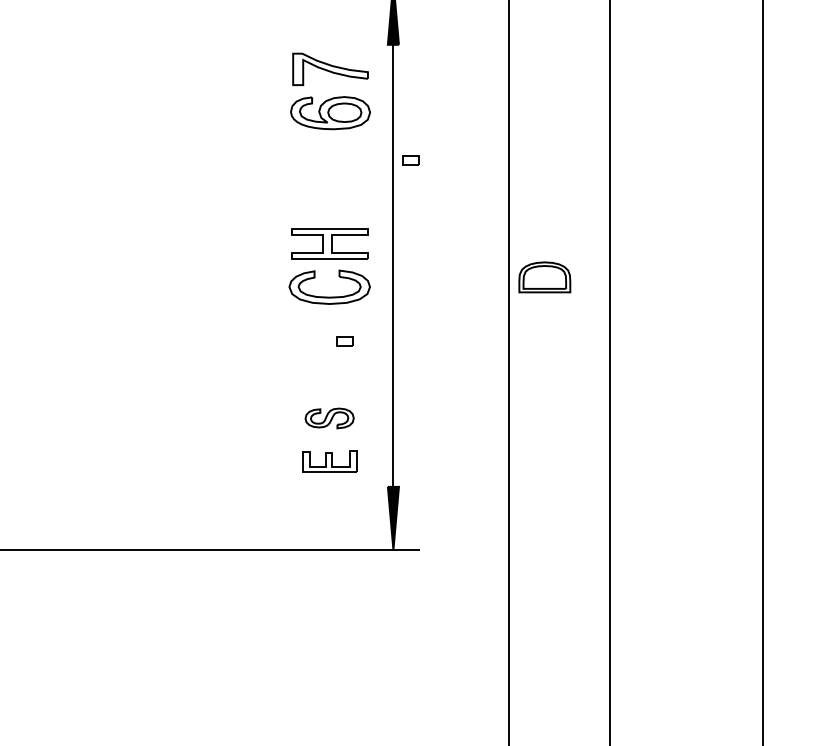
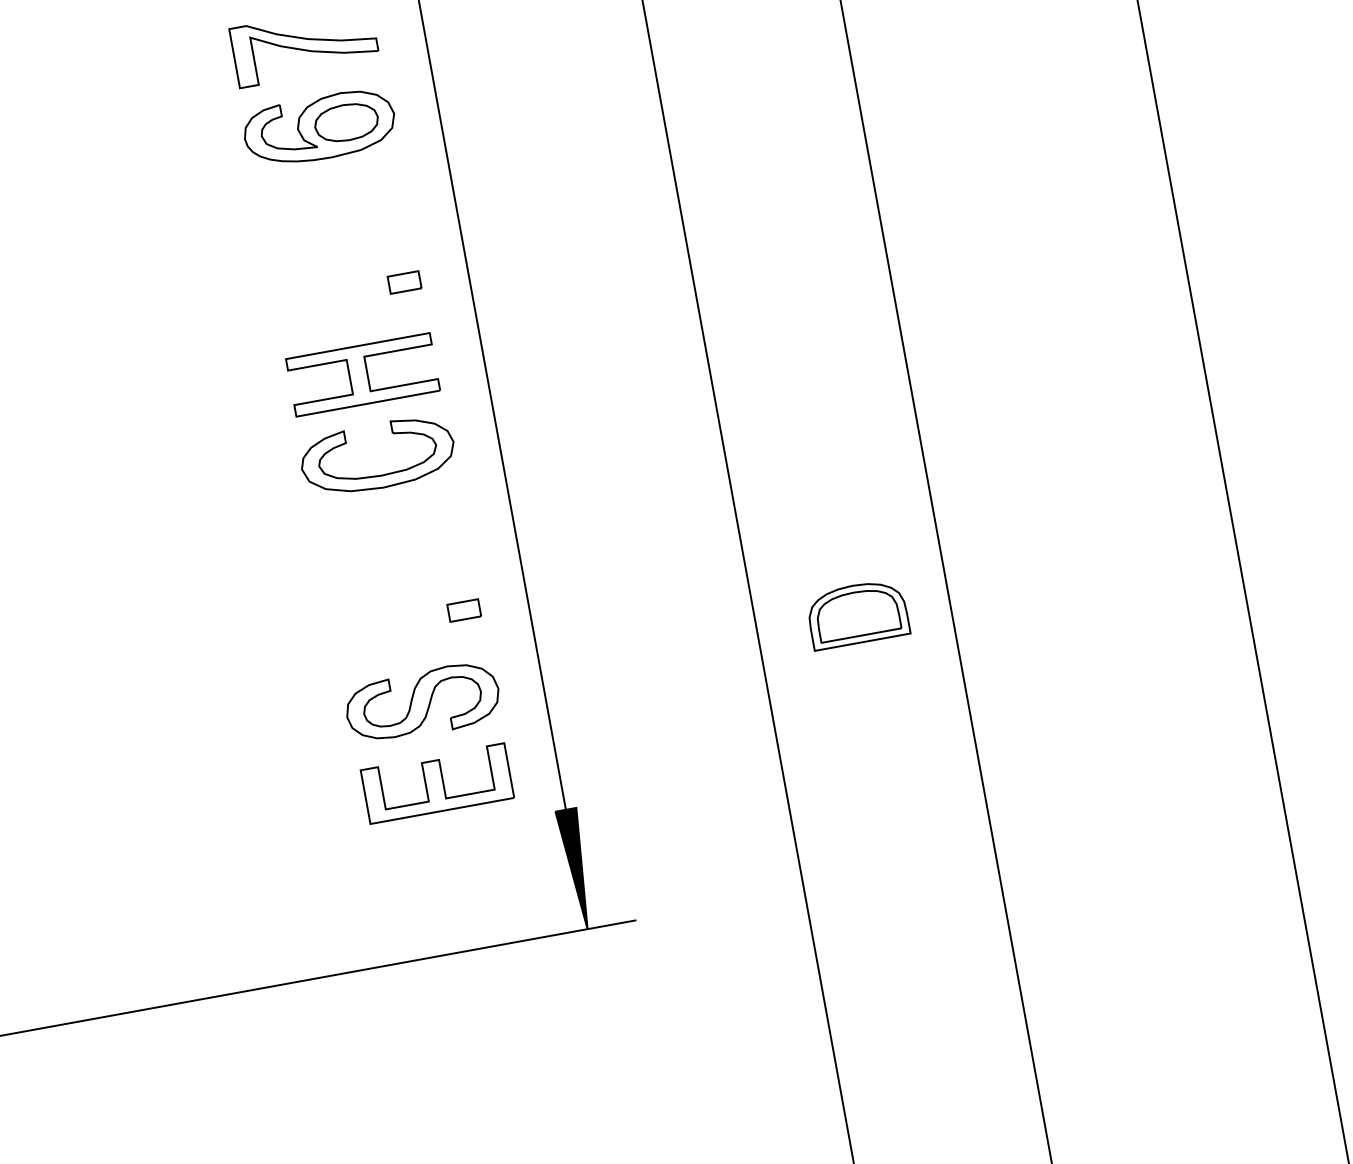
part: (410, 160) -> (404, 282), moved
part: (544, 277) -> (857, 614), moved
part: (344, 341) -> (463, 610), moved
part: (329, 418) -> (422, 703), size x1.67
part: (329, 461) -> (436, 783), size x1.43

